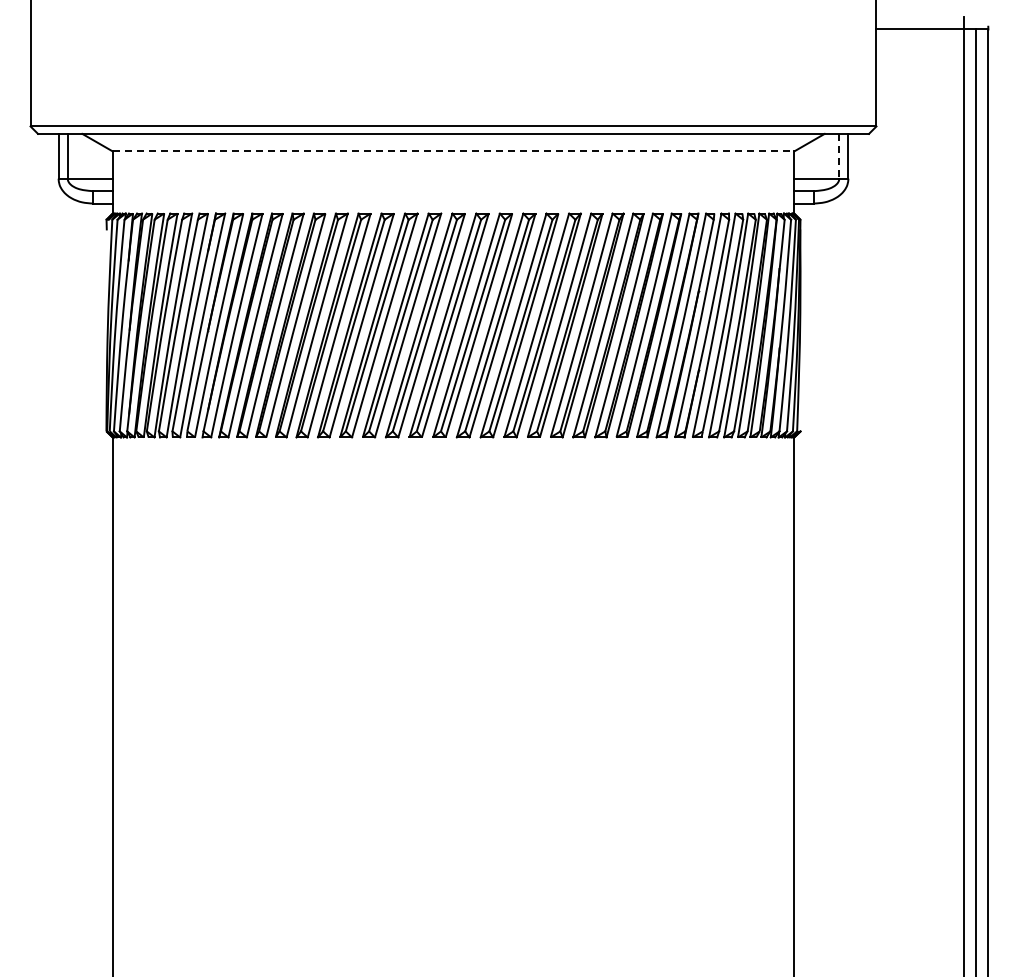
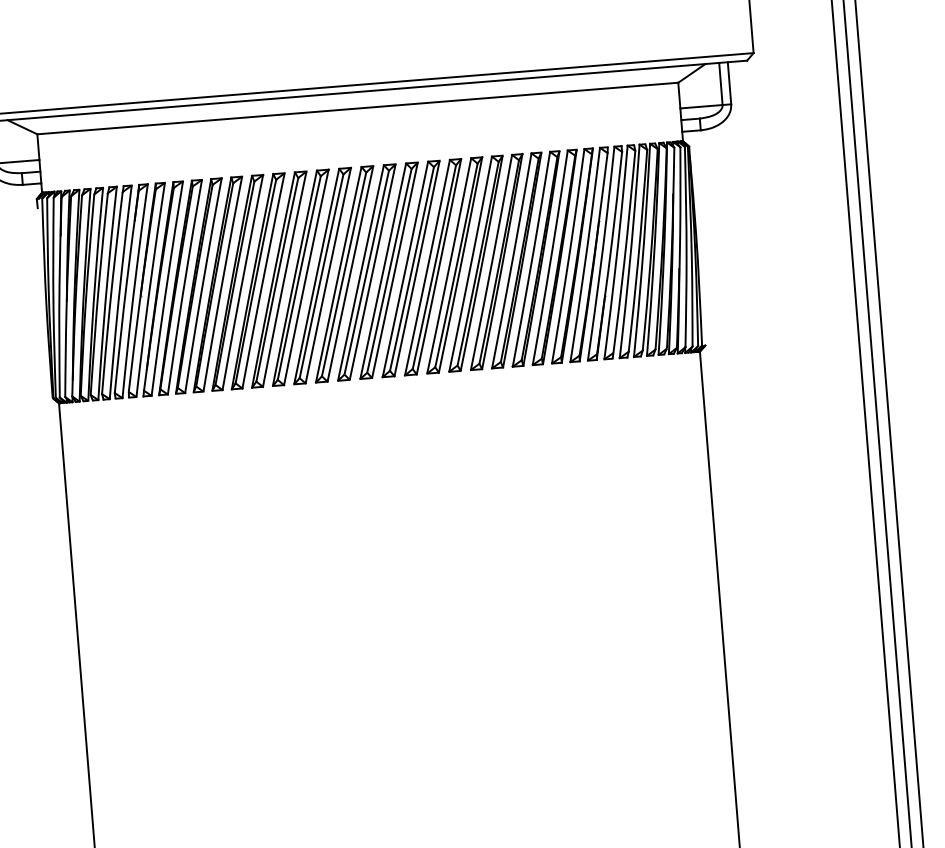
line: (453, 151) -> (357, 108), dashed -> solid
line: (839, 156) -> (721, 84), dashed -> solid

